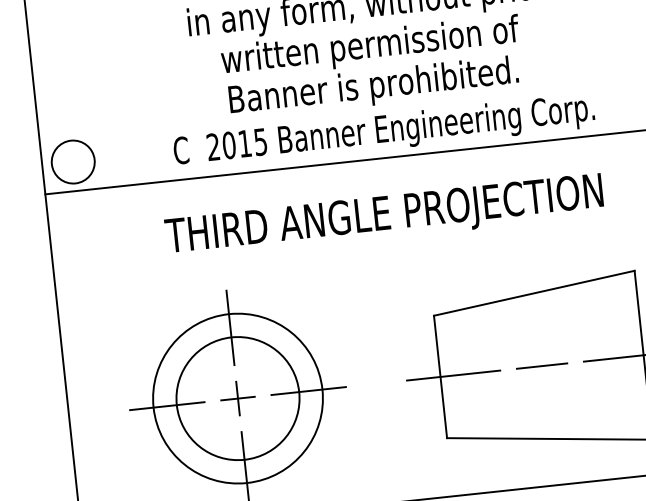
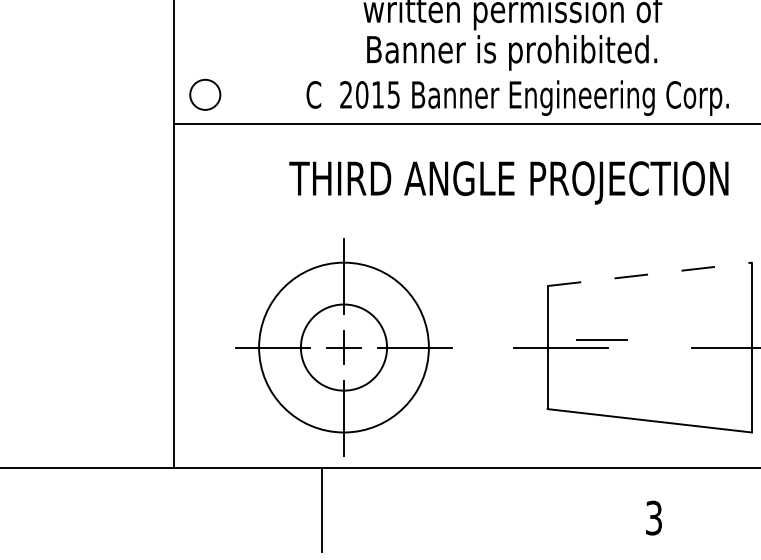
circle: (72, 161) -> (204, 94), size x0.7
line: (534, 293) -> (649, 274), solid -> dashed
line: (541, 366) -> (601, 339), moved
circle: (237, 398) -> (343, 347), size x0.7

